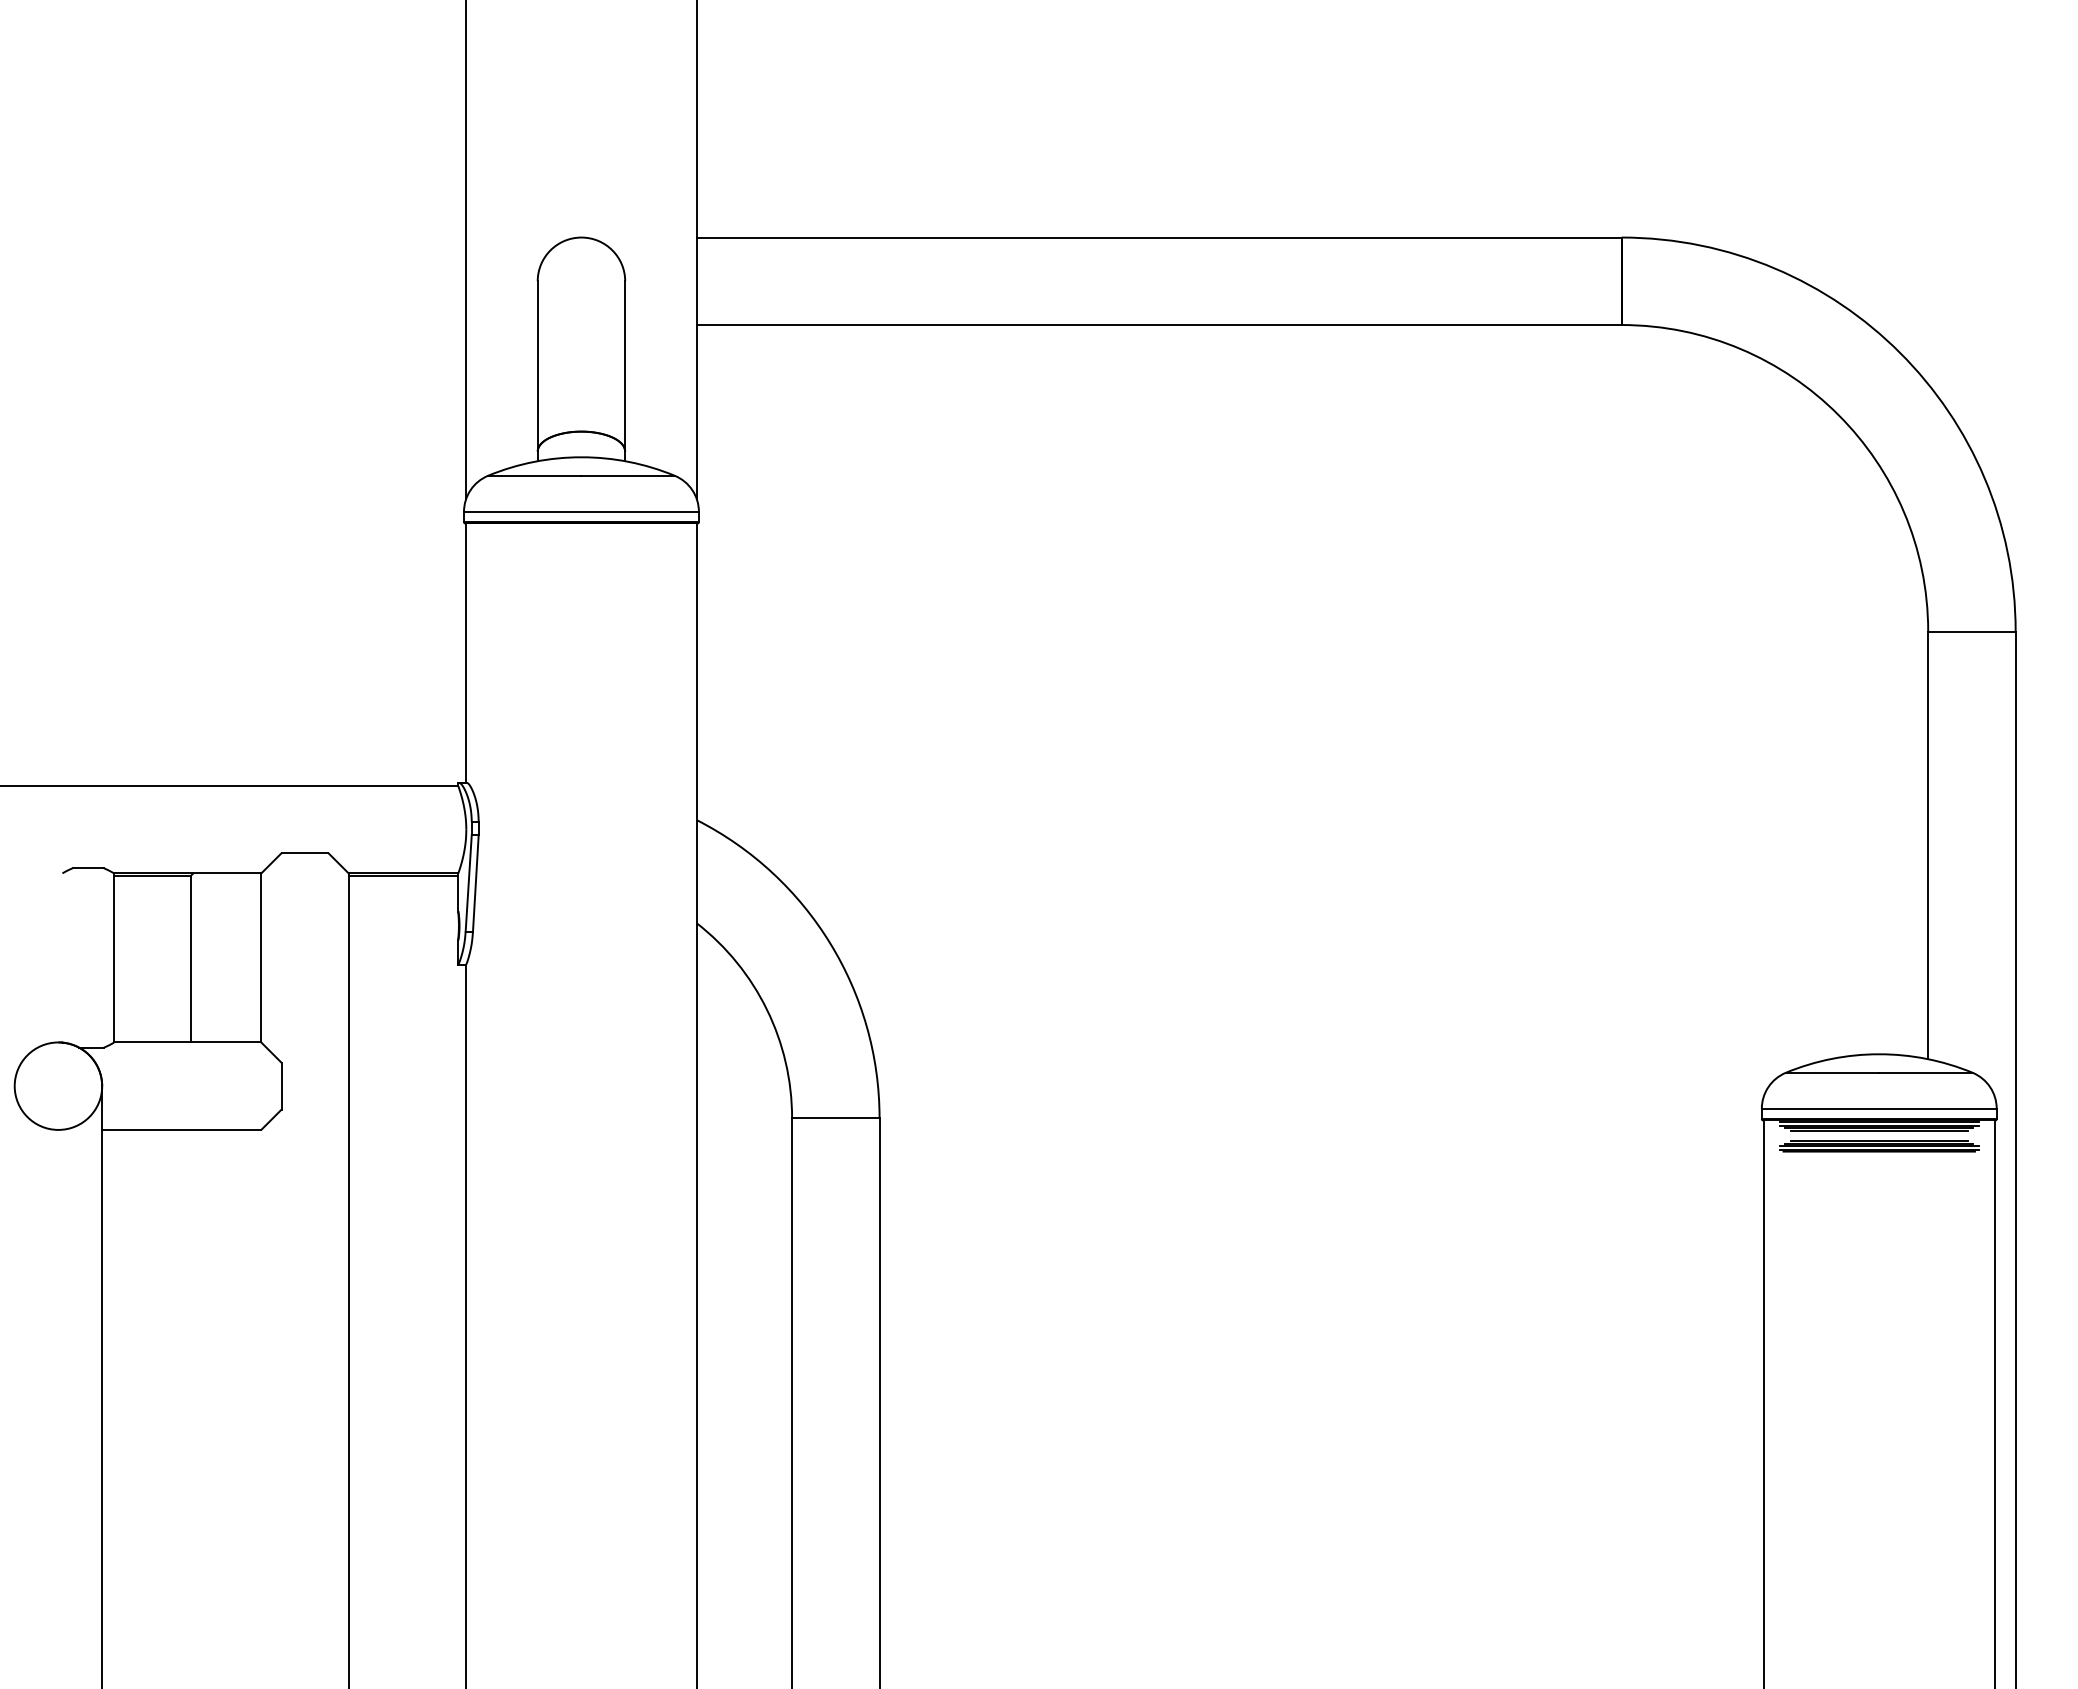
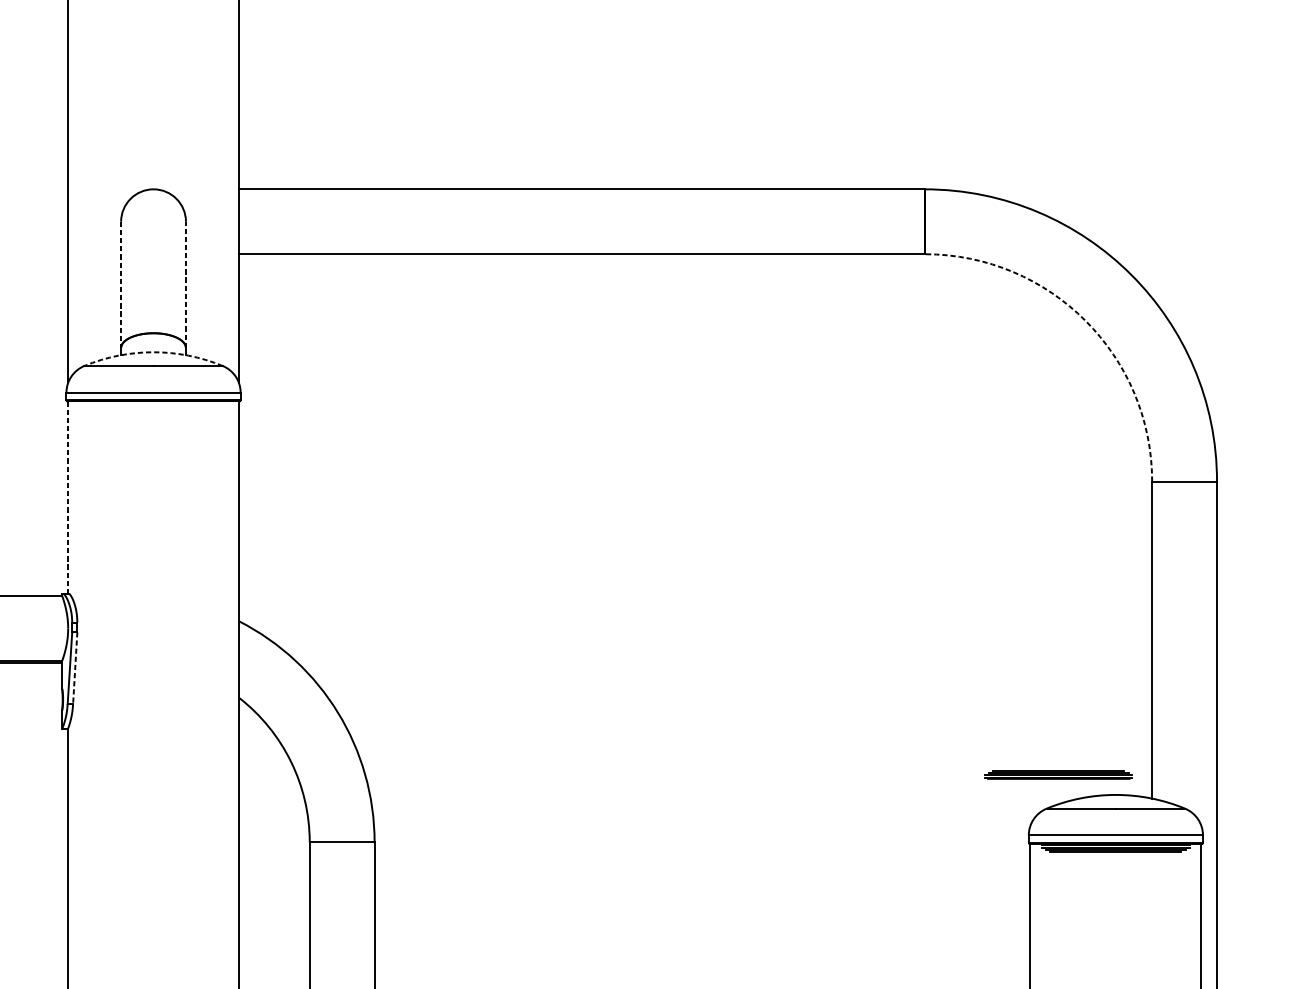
line: (625, 365) -> (186, 284), solid -> dashed
line: (537, 366) -> (120, 284), solid -> dashed
arc: (1838, 414) -> (1085, 320), solid -> dashed
arc: (581, 457) -> (153, 352), solid -> dashed
line: (466, 653) -> (68, 497), solid -> dashed
line: (475, 883) -> (74, 668), solid -> dashed
part: (1879, 1146) -> (1058, 775), moved

